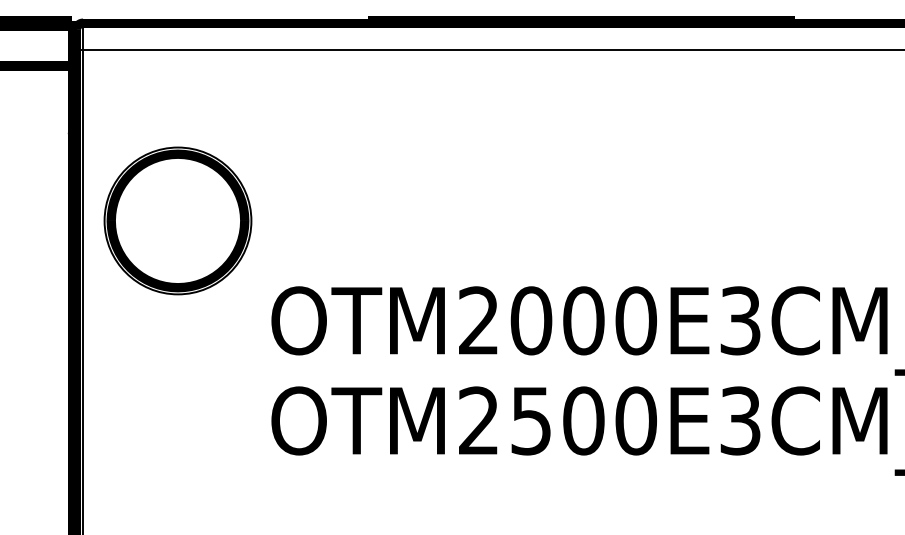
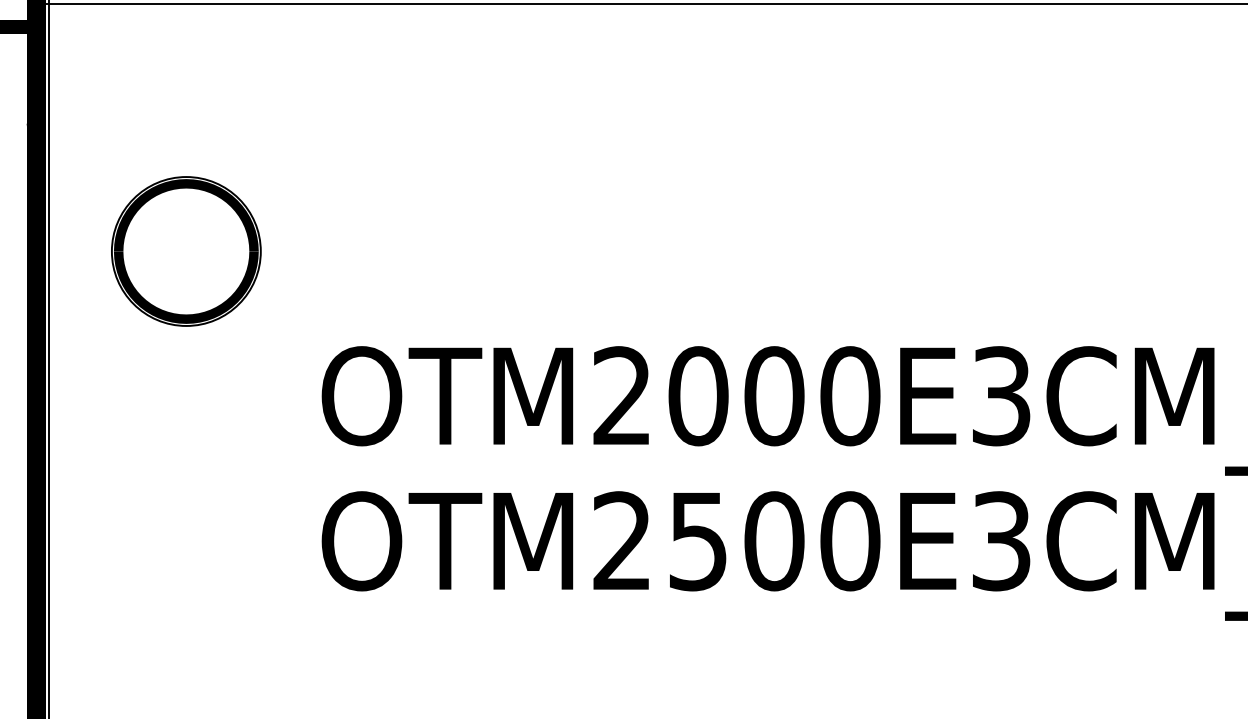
part: (177, 220) -> (185, 250), size x0.7

